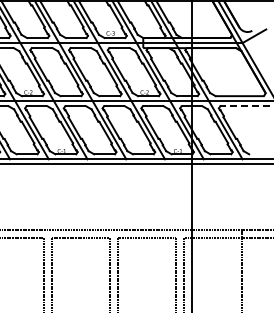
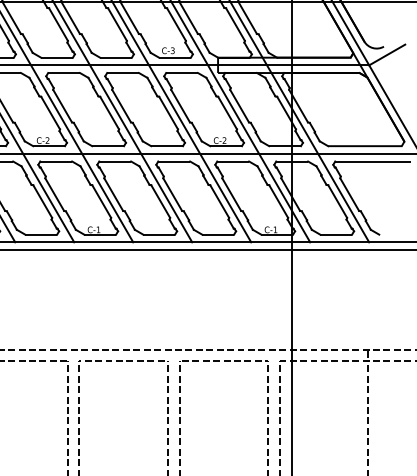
line: (245, 106) -> (373, 161), dashed -> solid

